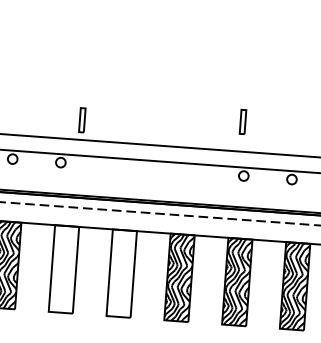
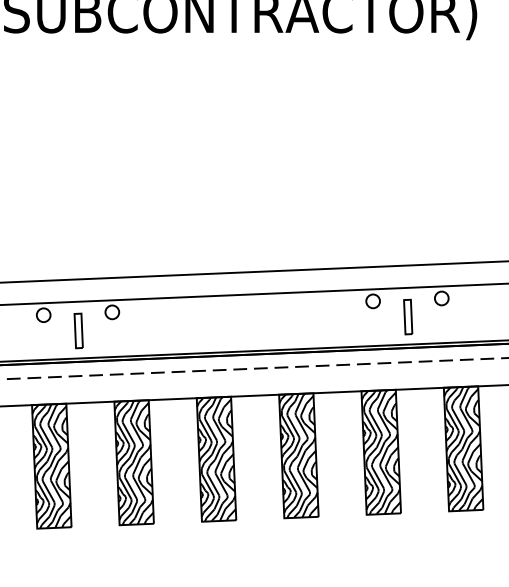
part: (82, 119) -> (78, 330), moved
part: (243, 121) -> (408, 316), moved
hatch: (63, 269) -> (133, 462), added
hatch: (121, 273) -> (216, 459), added

